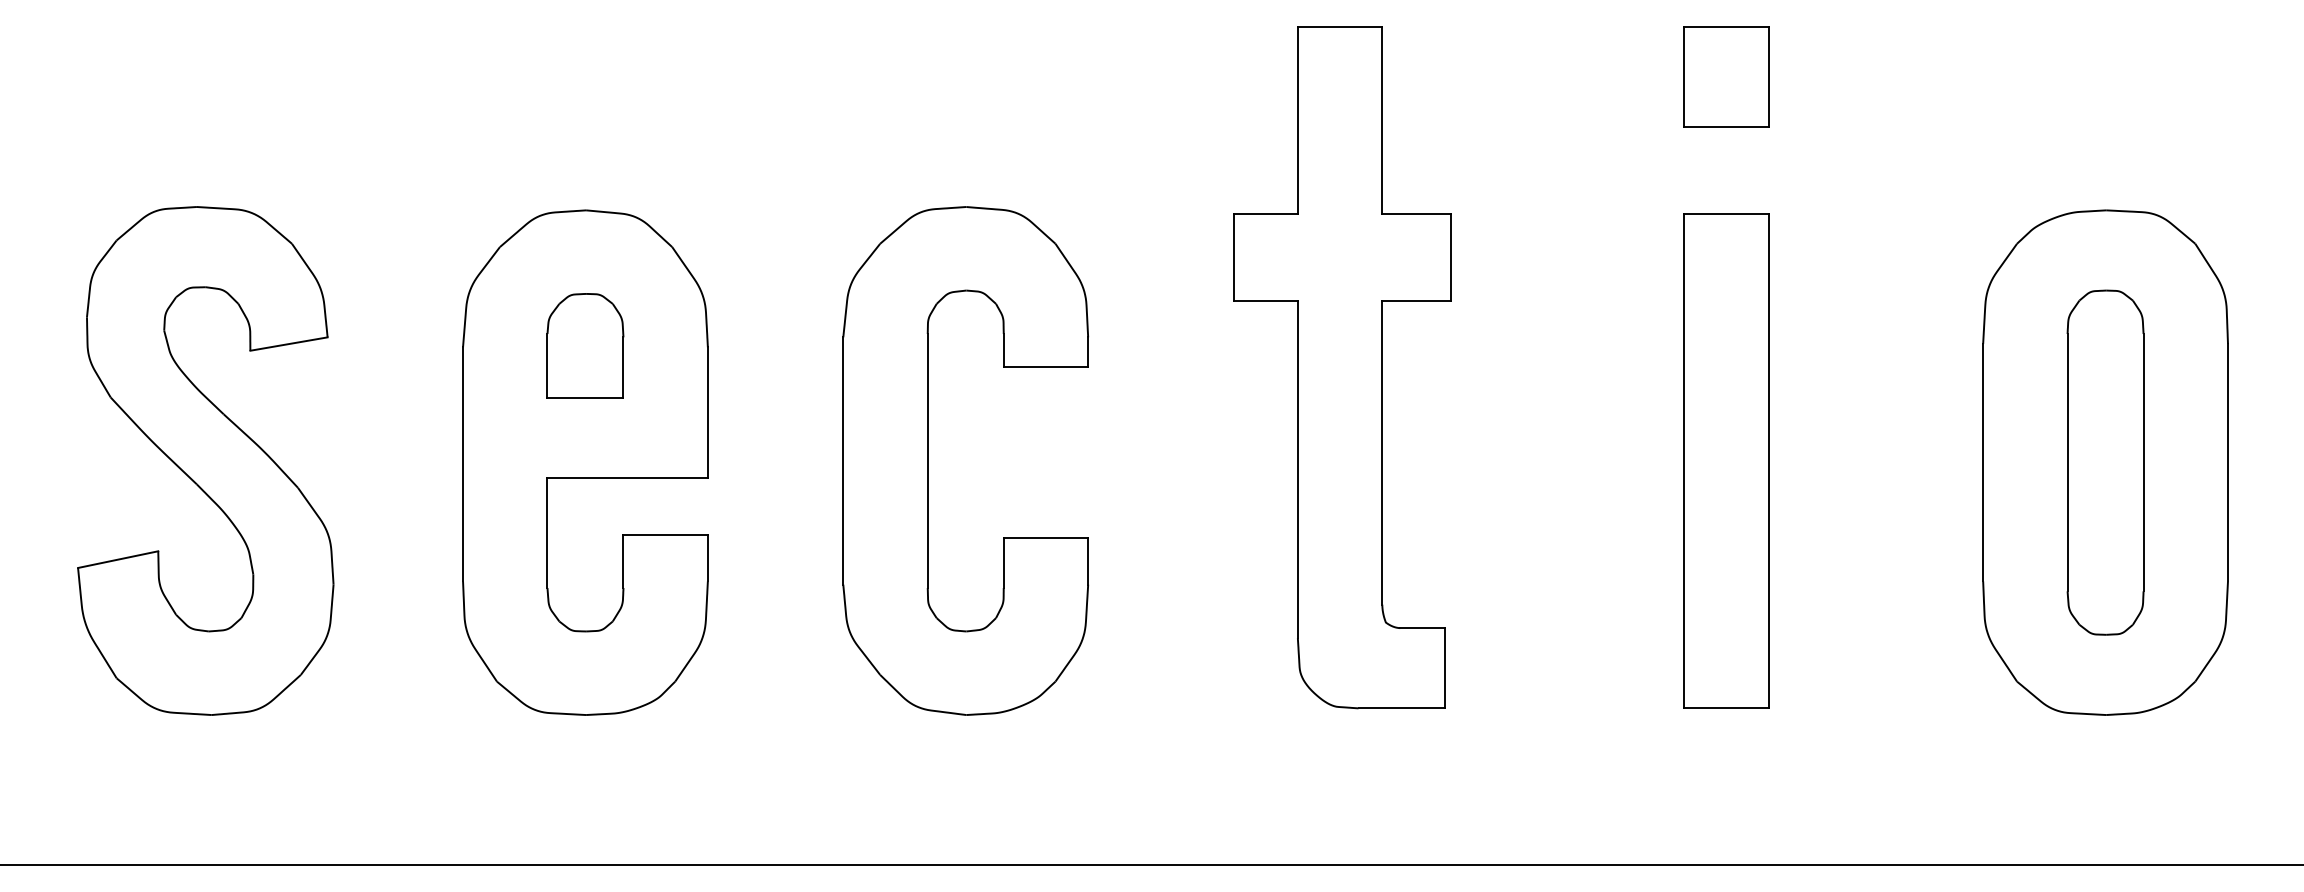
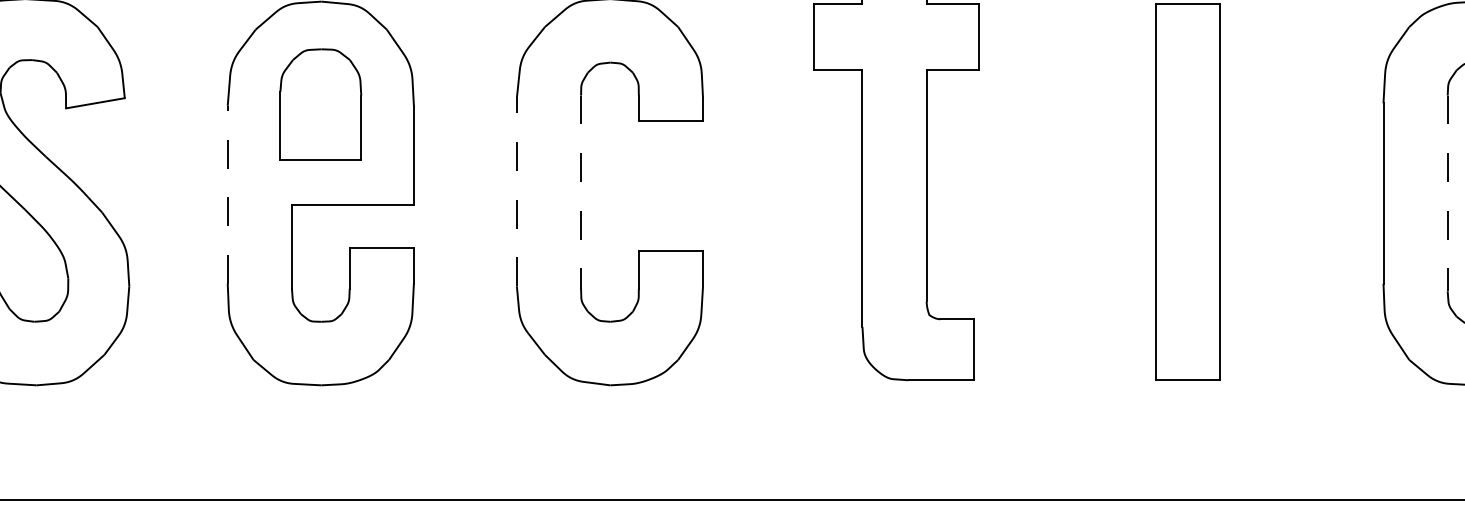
part: (585, 345) -> (320, 104), size x1.4
line: (843, 461) -> (517, 192), solid -> dashed
line: (927, 461) -> (580, 192), solid -> dashed
line: (2067, 462) -> (1447, 193), solid -> dashed
line: (463, 464) -> (228, 194), solid -> dashed

